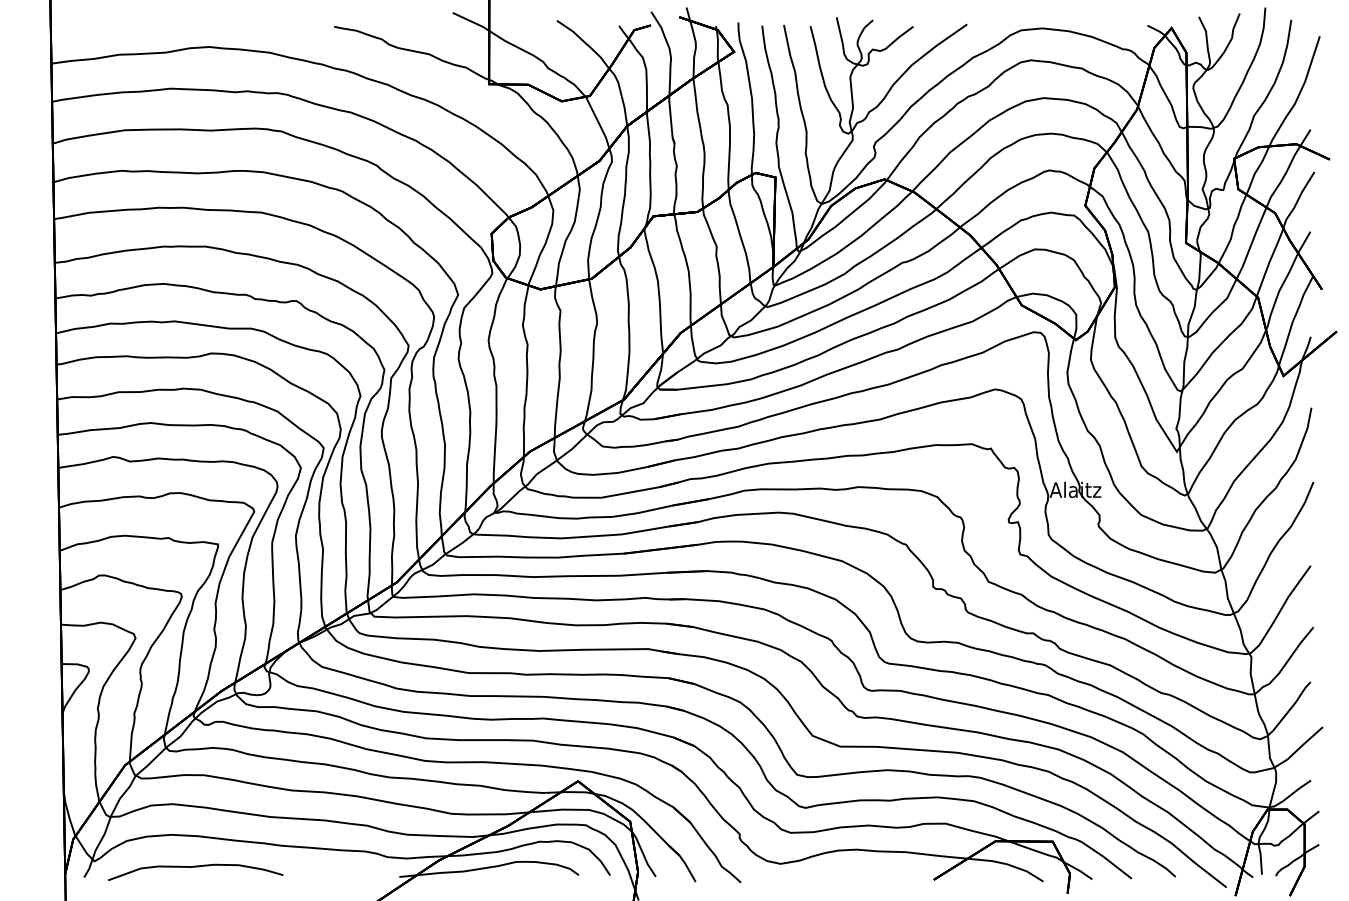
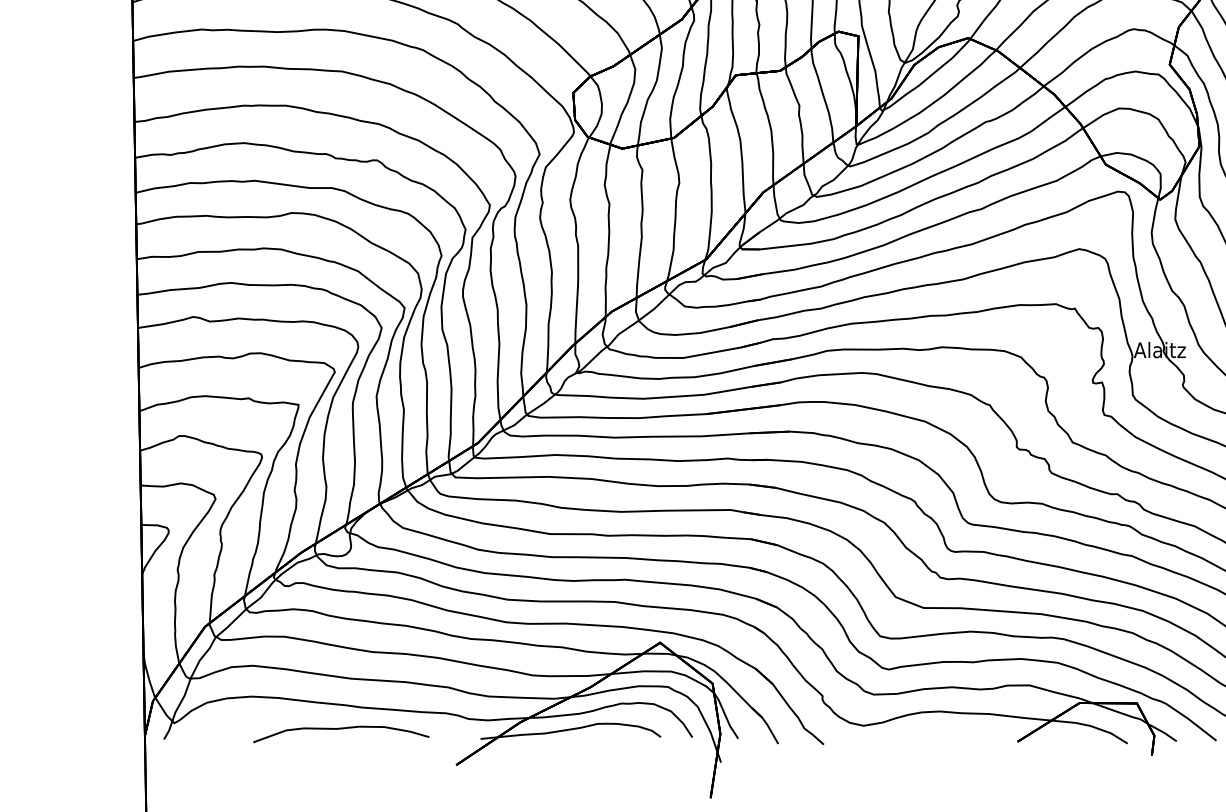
curve: (195, 867) -> (341, 729), moved

